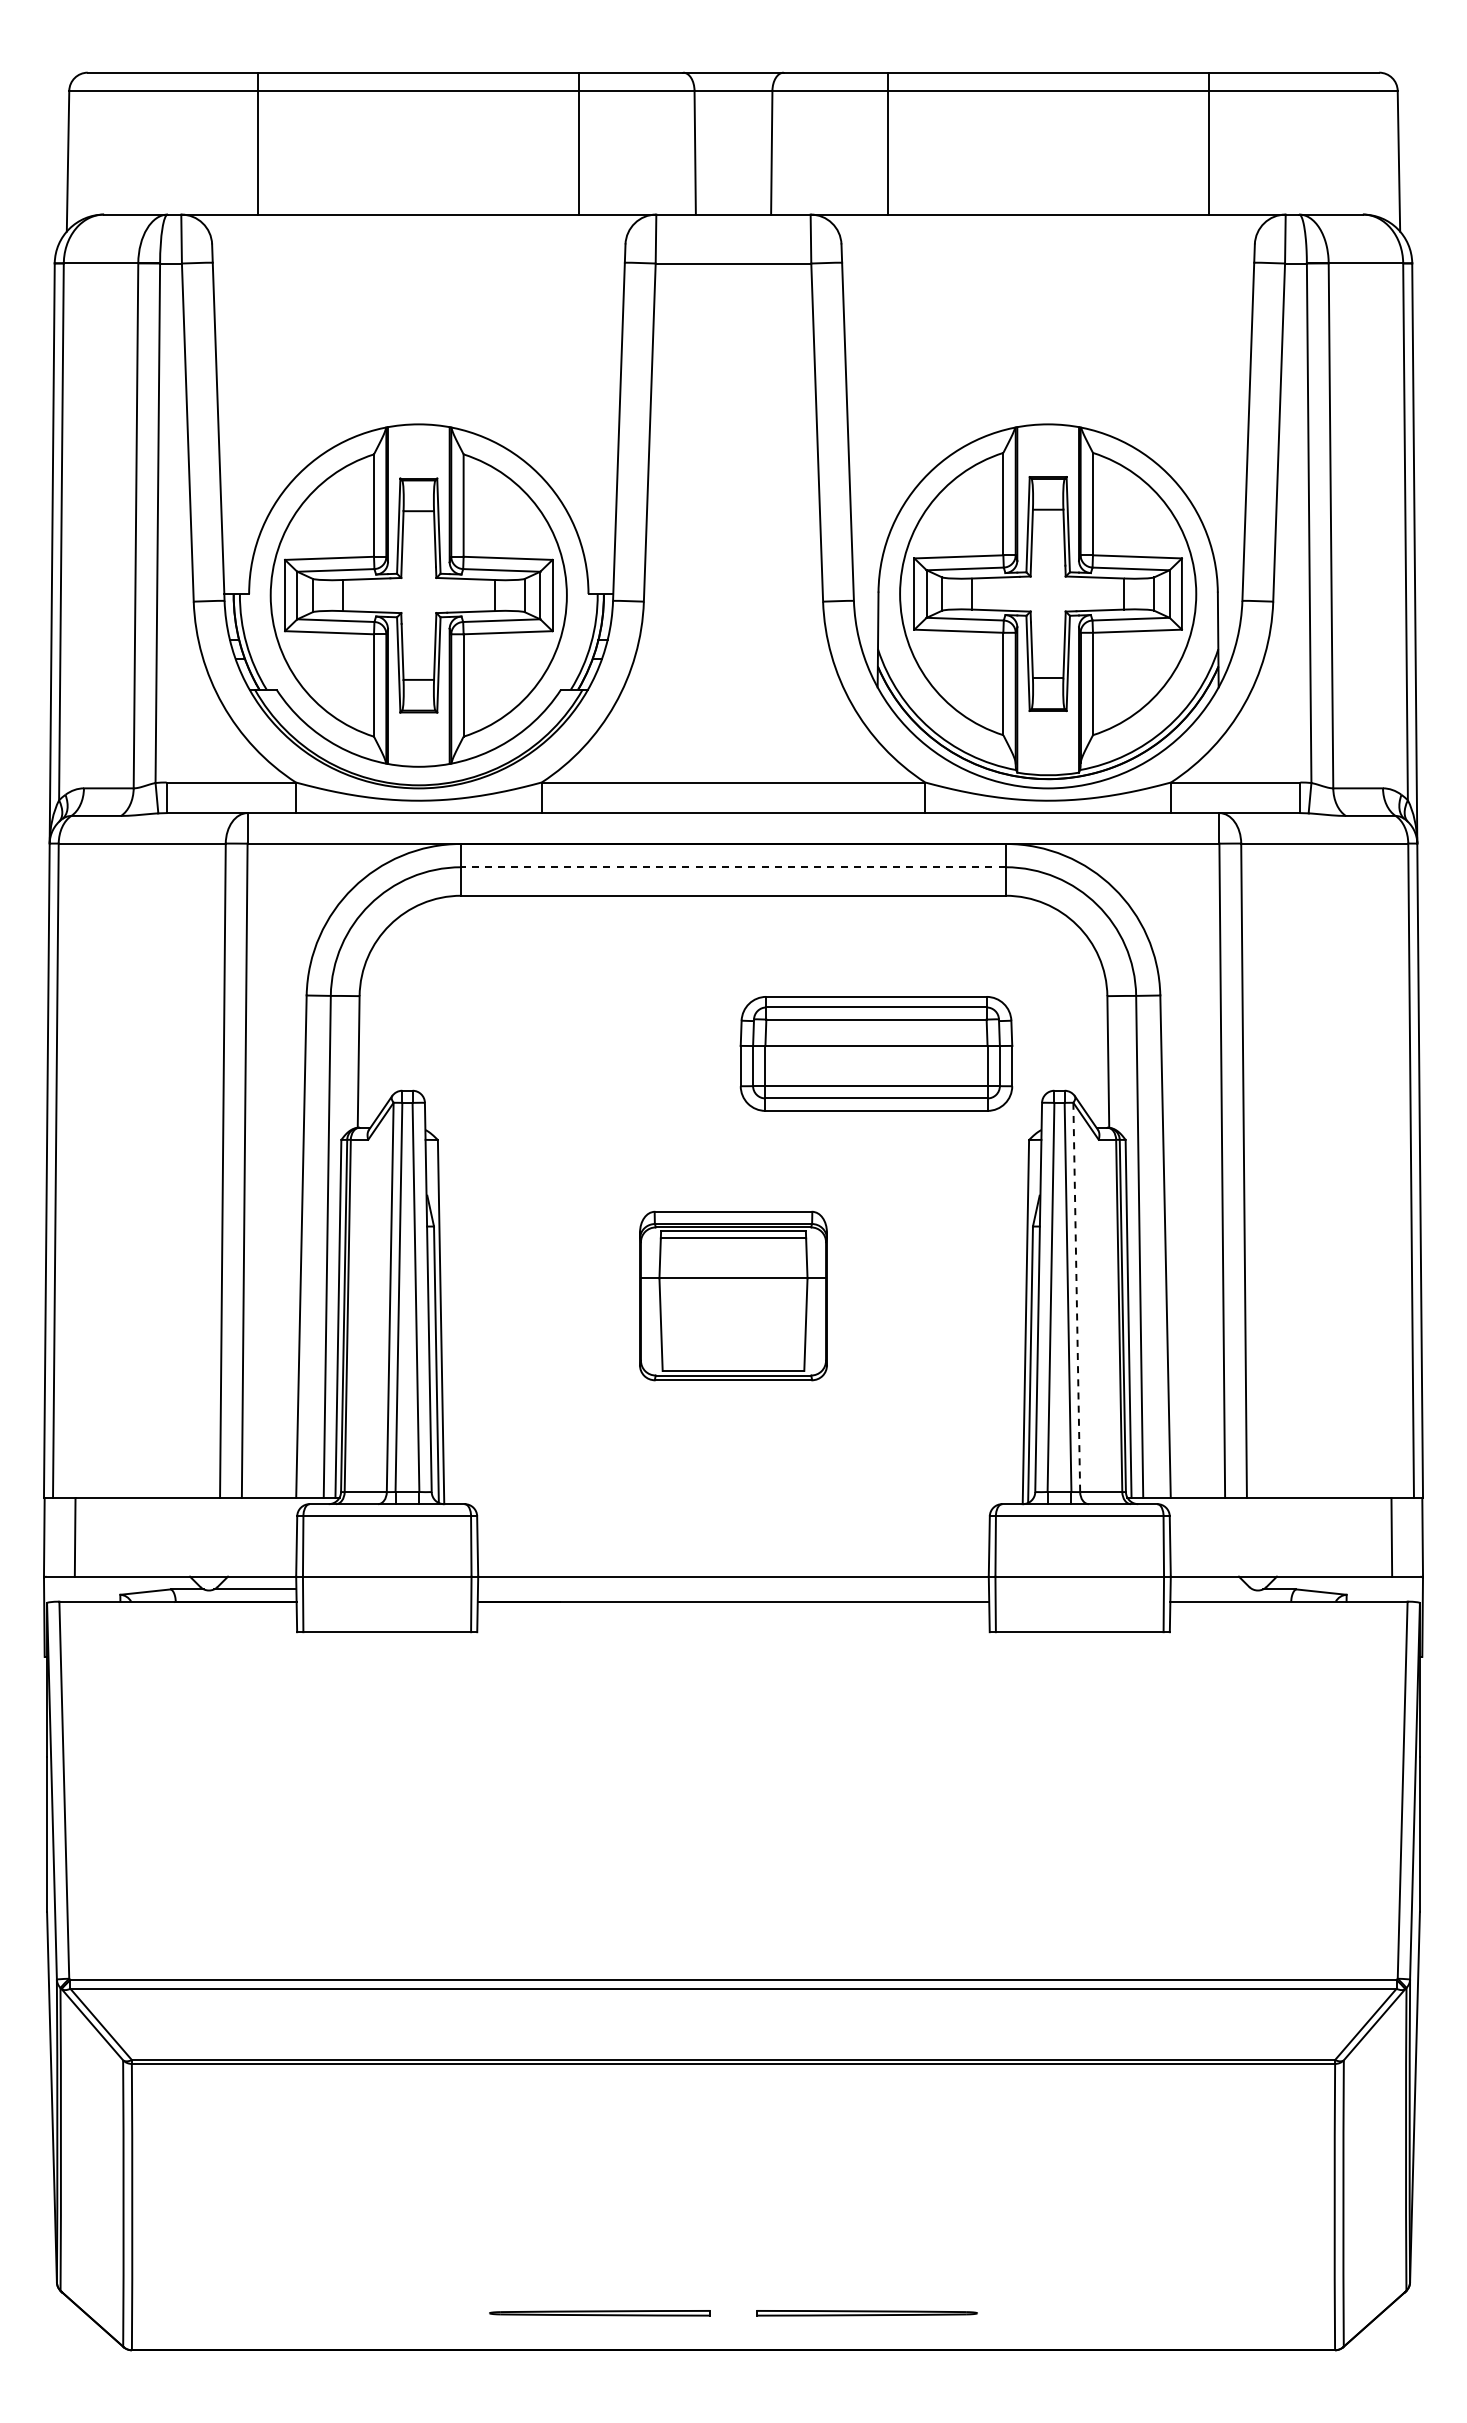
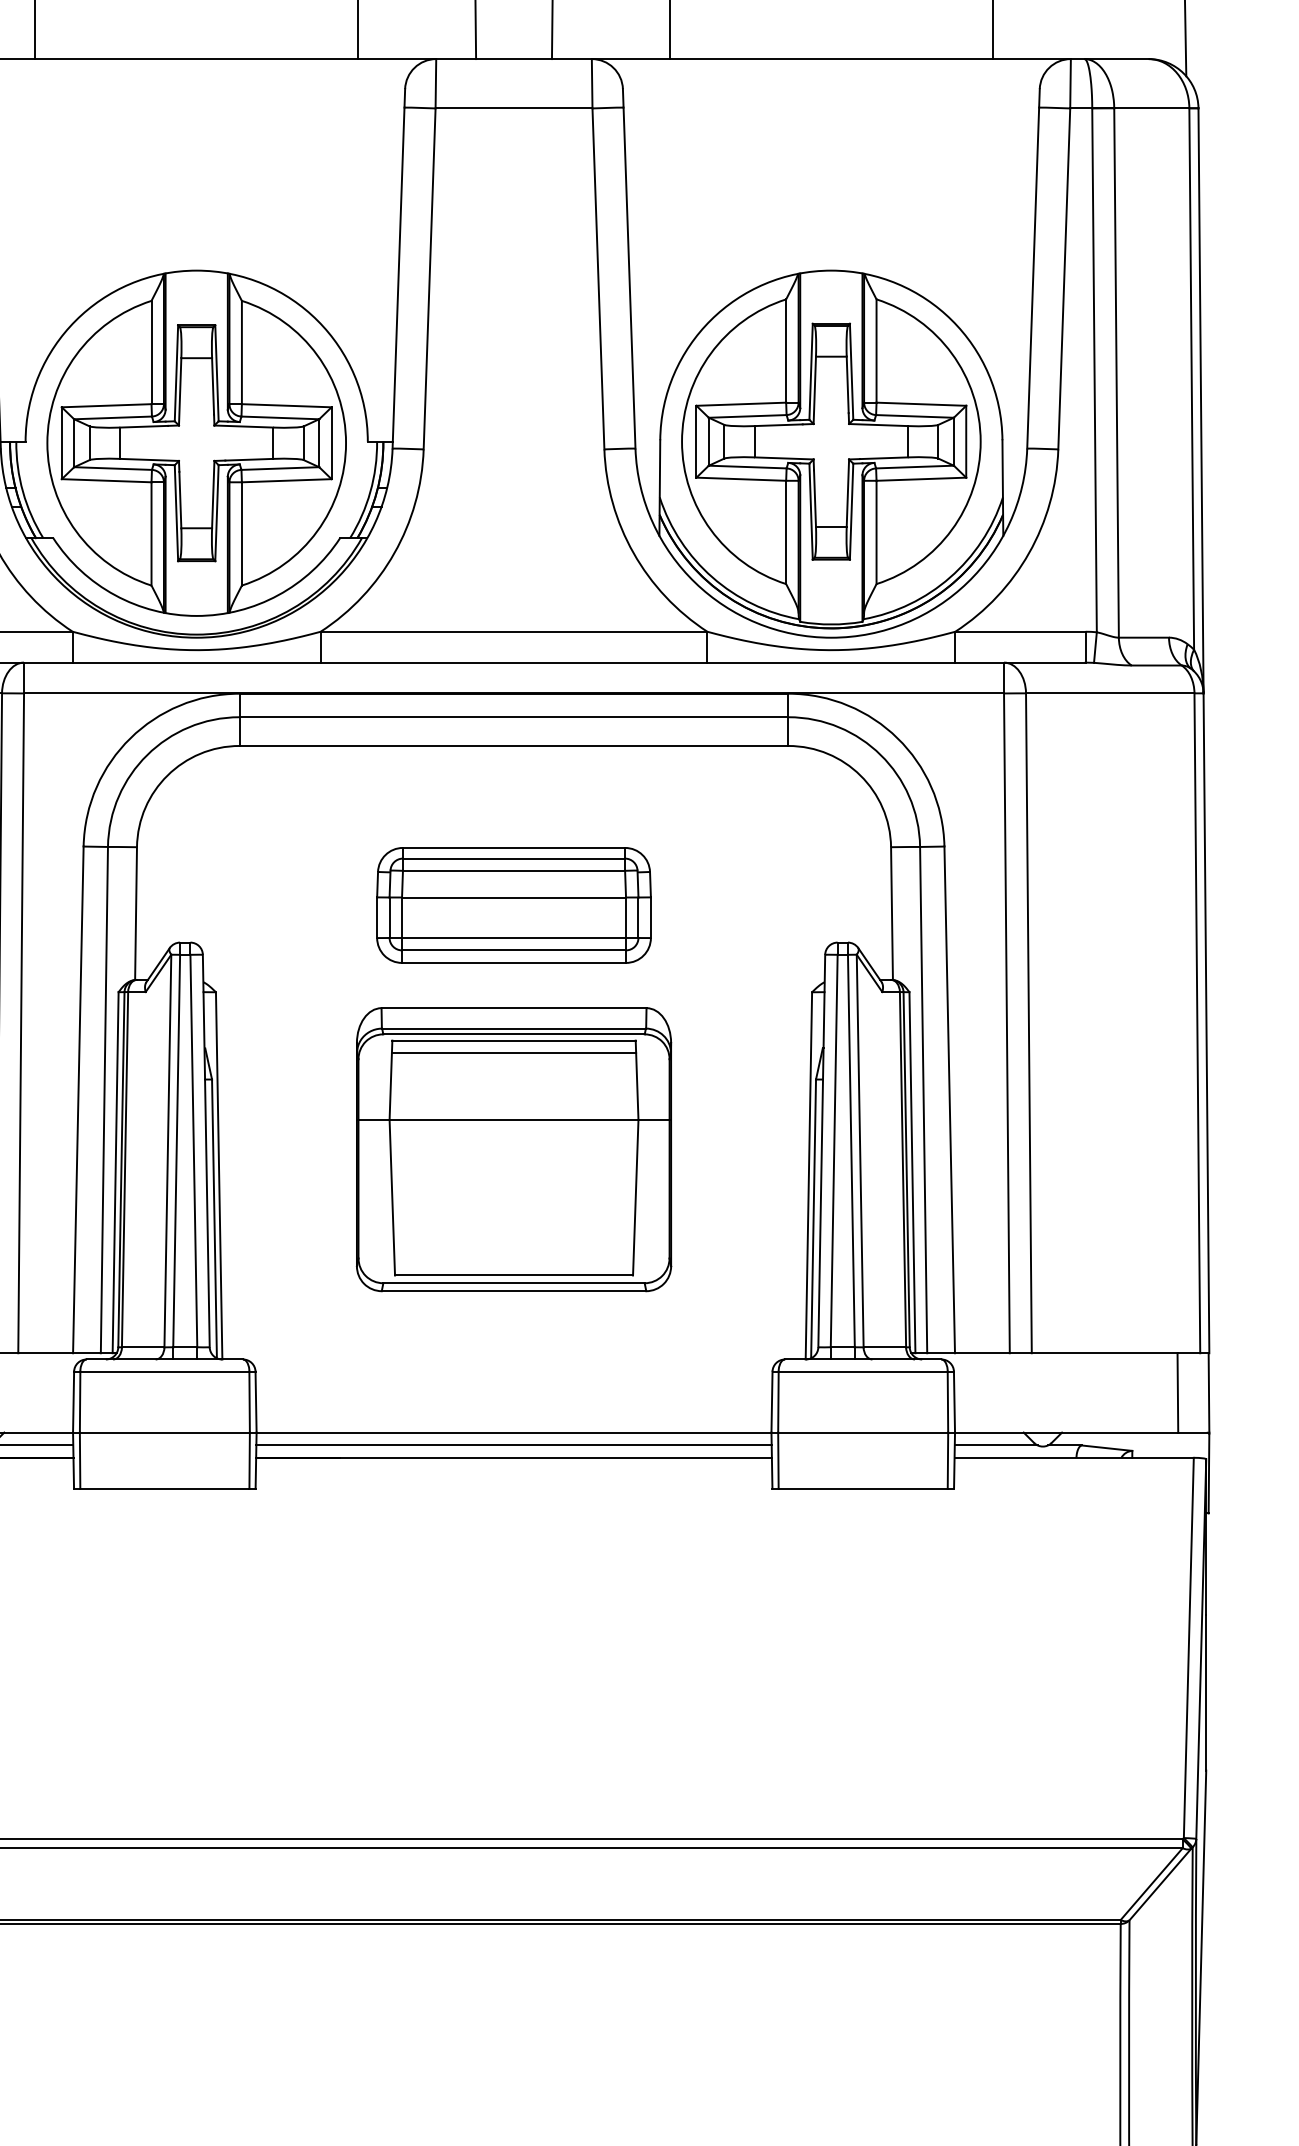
line: (733, 867) -> (514, 717), dashed -> solid
part: (876, 1053) -> (514, 905), moved
part: (733, 1295) -> (514, 1149), size x1.67
line: (1076, 1297) -> (859, 1151), dashed -> solid
line: (733, 1589) -> (514, 1445), added
line: (1211, 1589) -> (996, 1445), added

